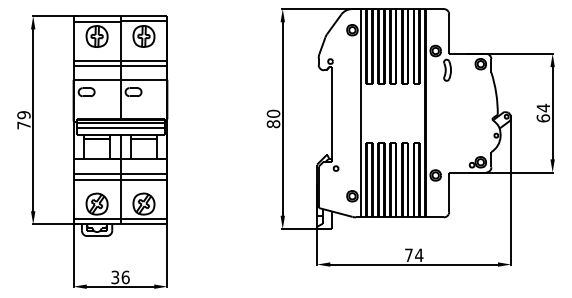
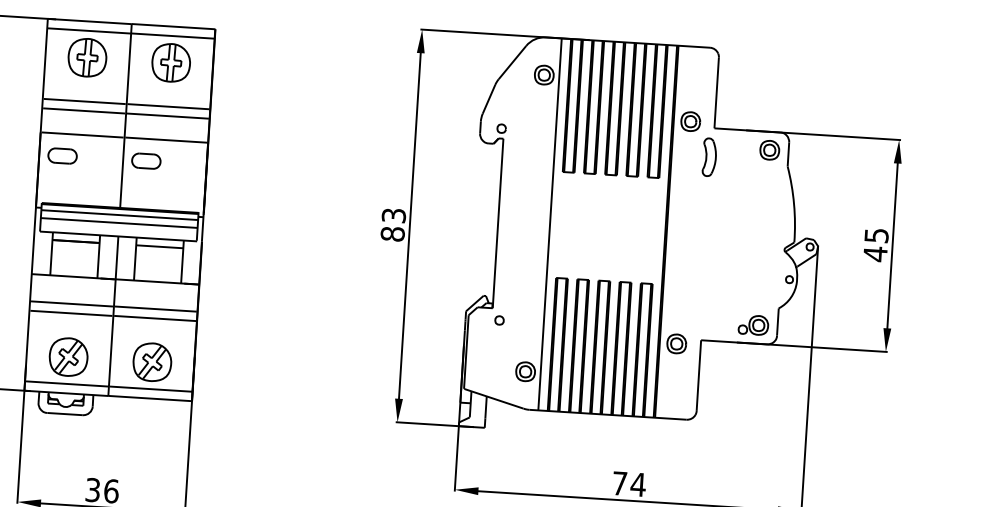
text: (543, 112) -> (876, 243), 64 -> 45
text: (273, 113) -> (393, 215), 80 -> 83

